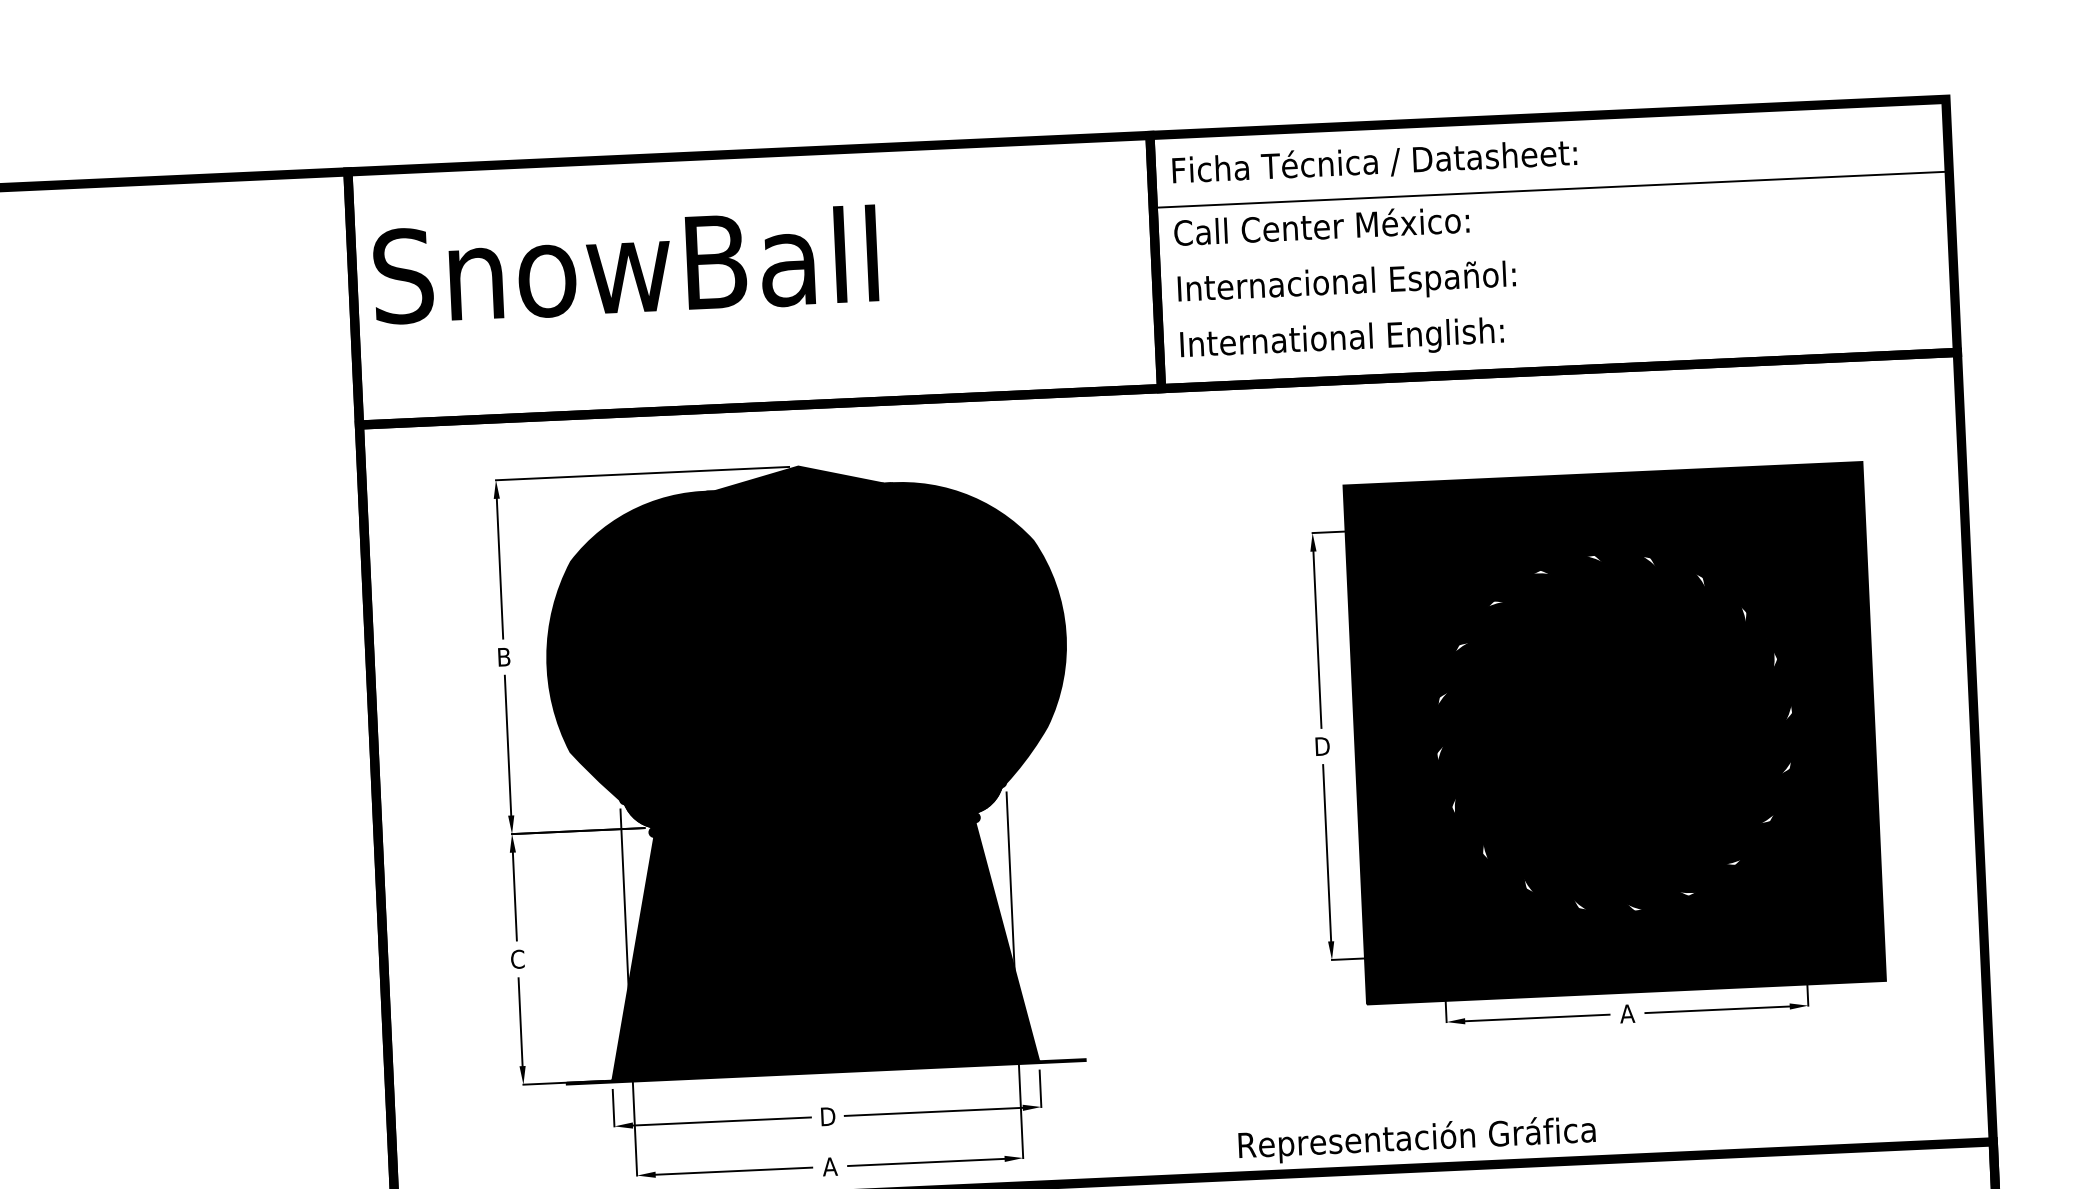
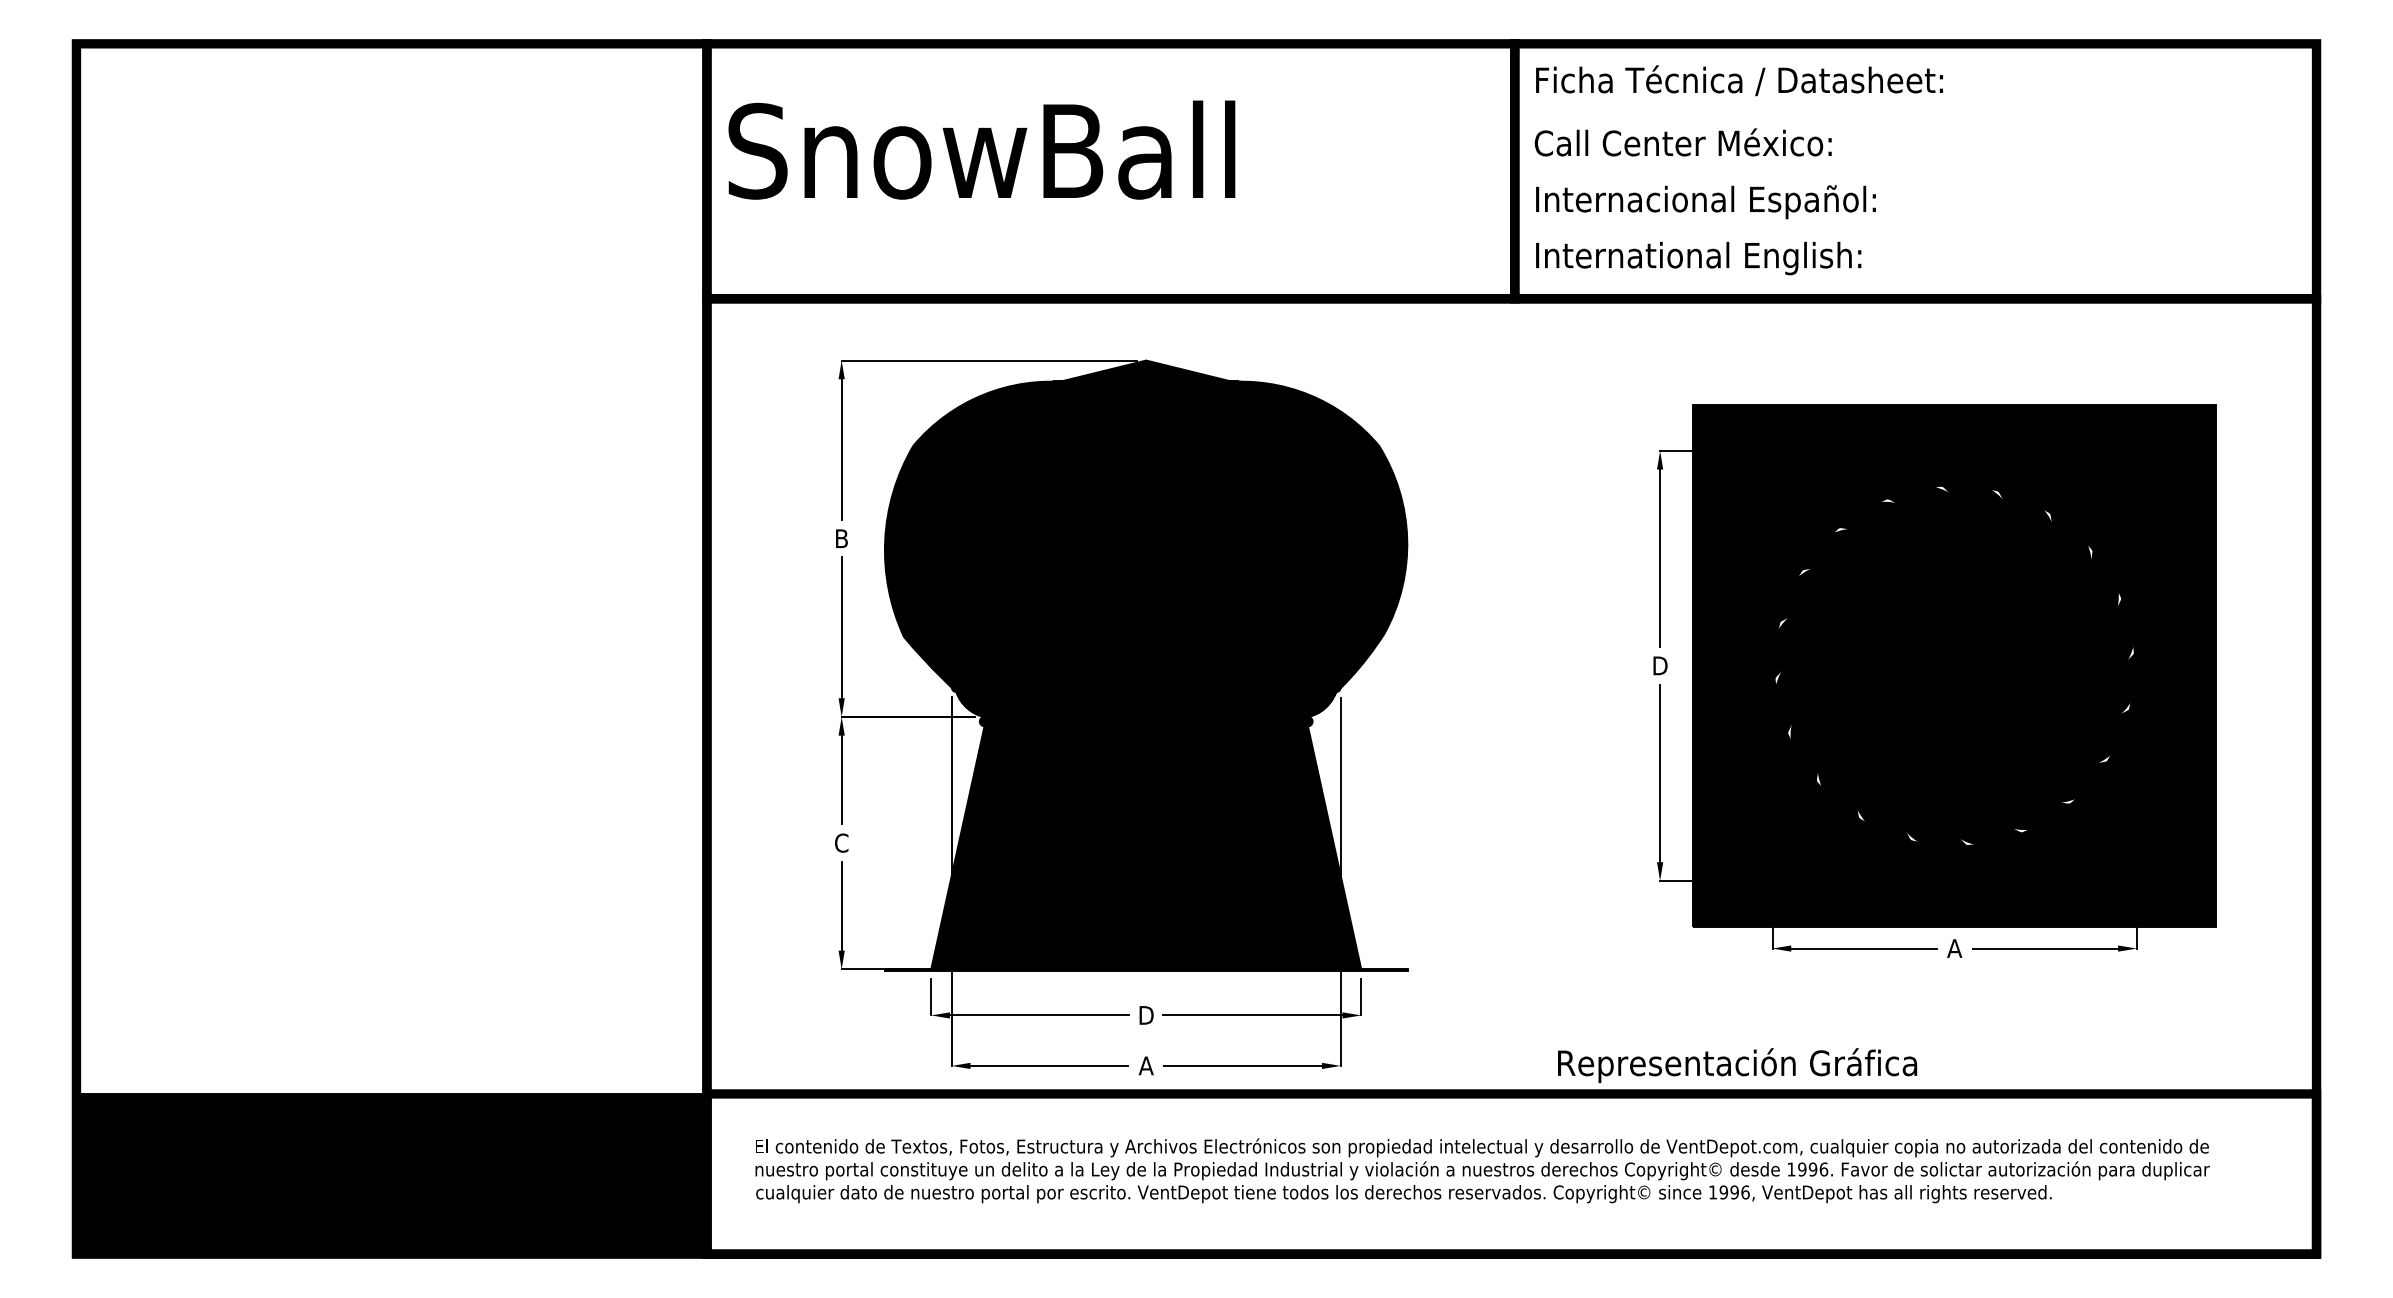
line: (1551, 189) -> (1915, 116), removed

